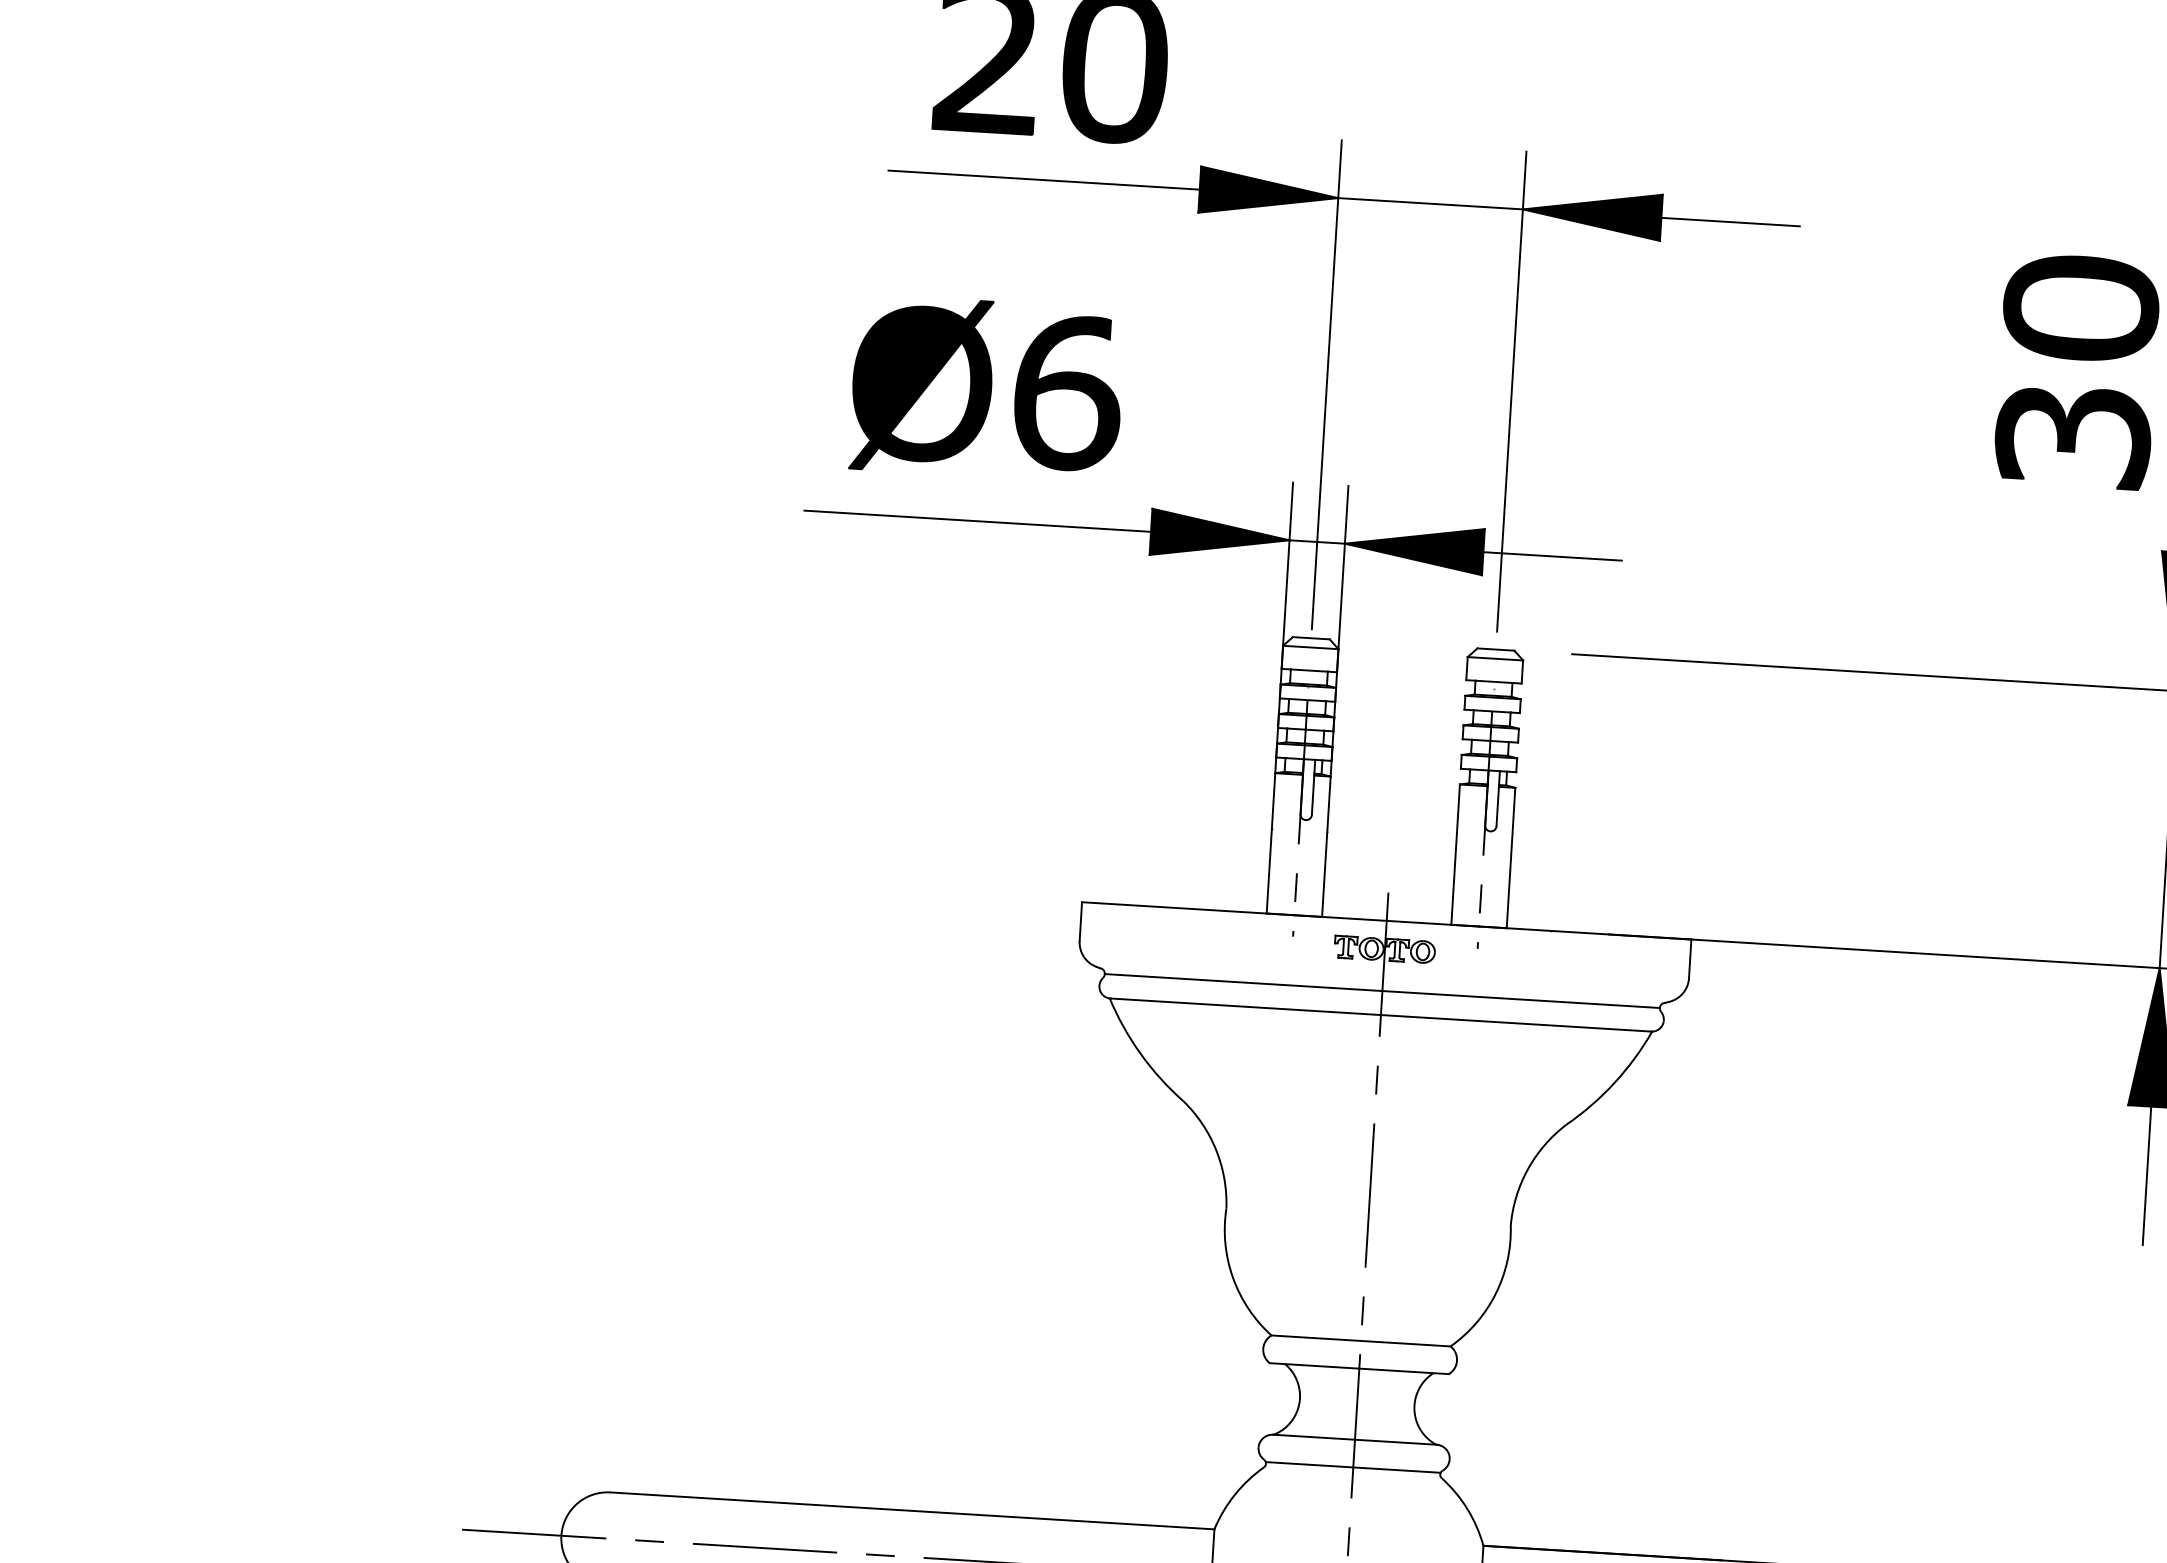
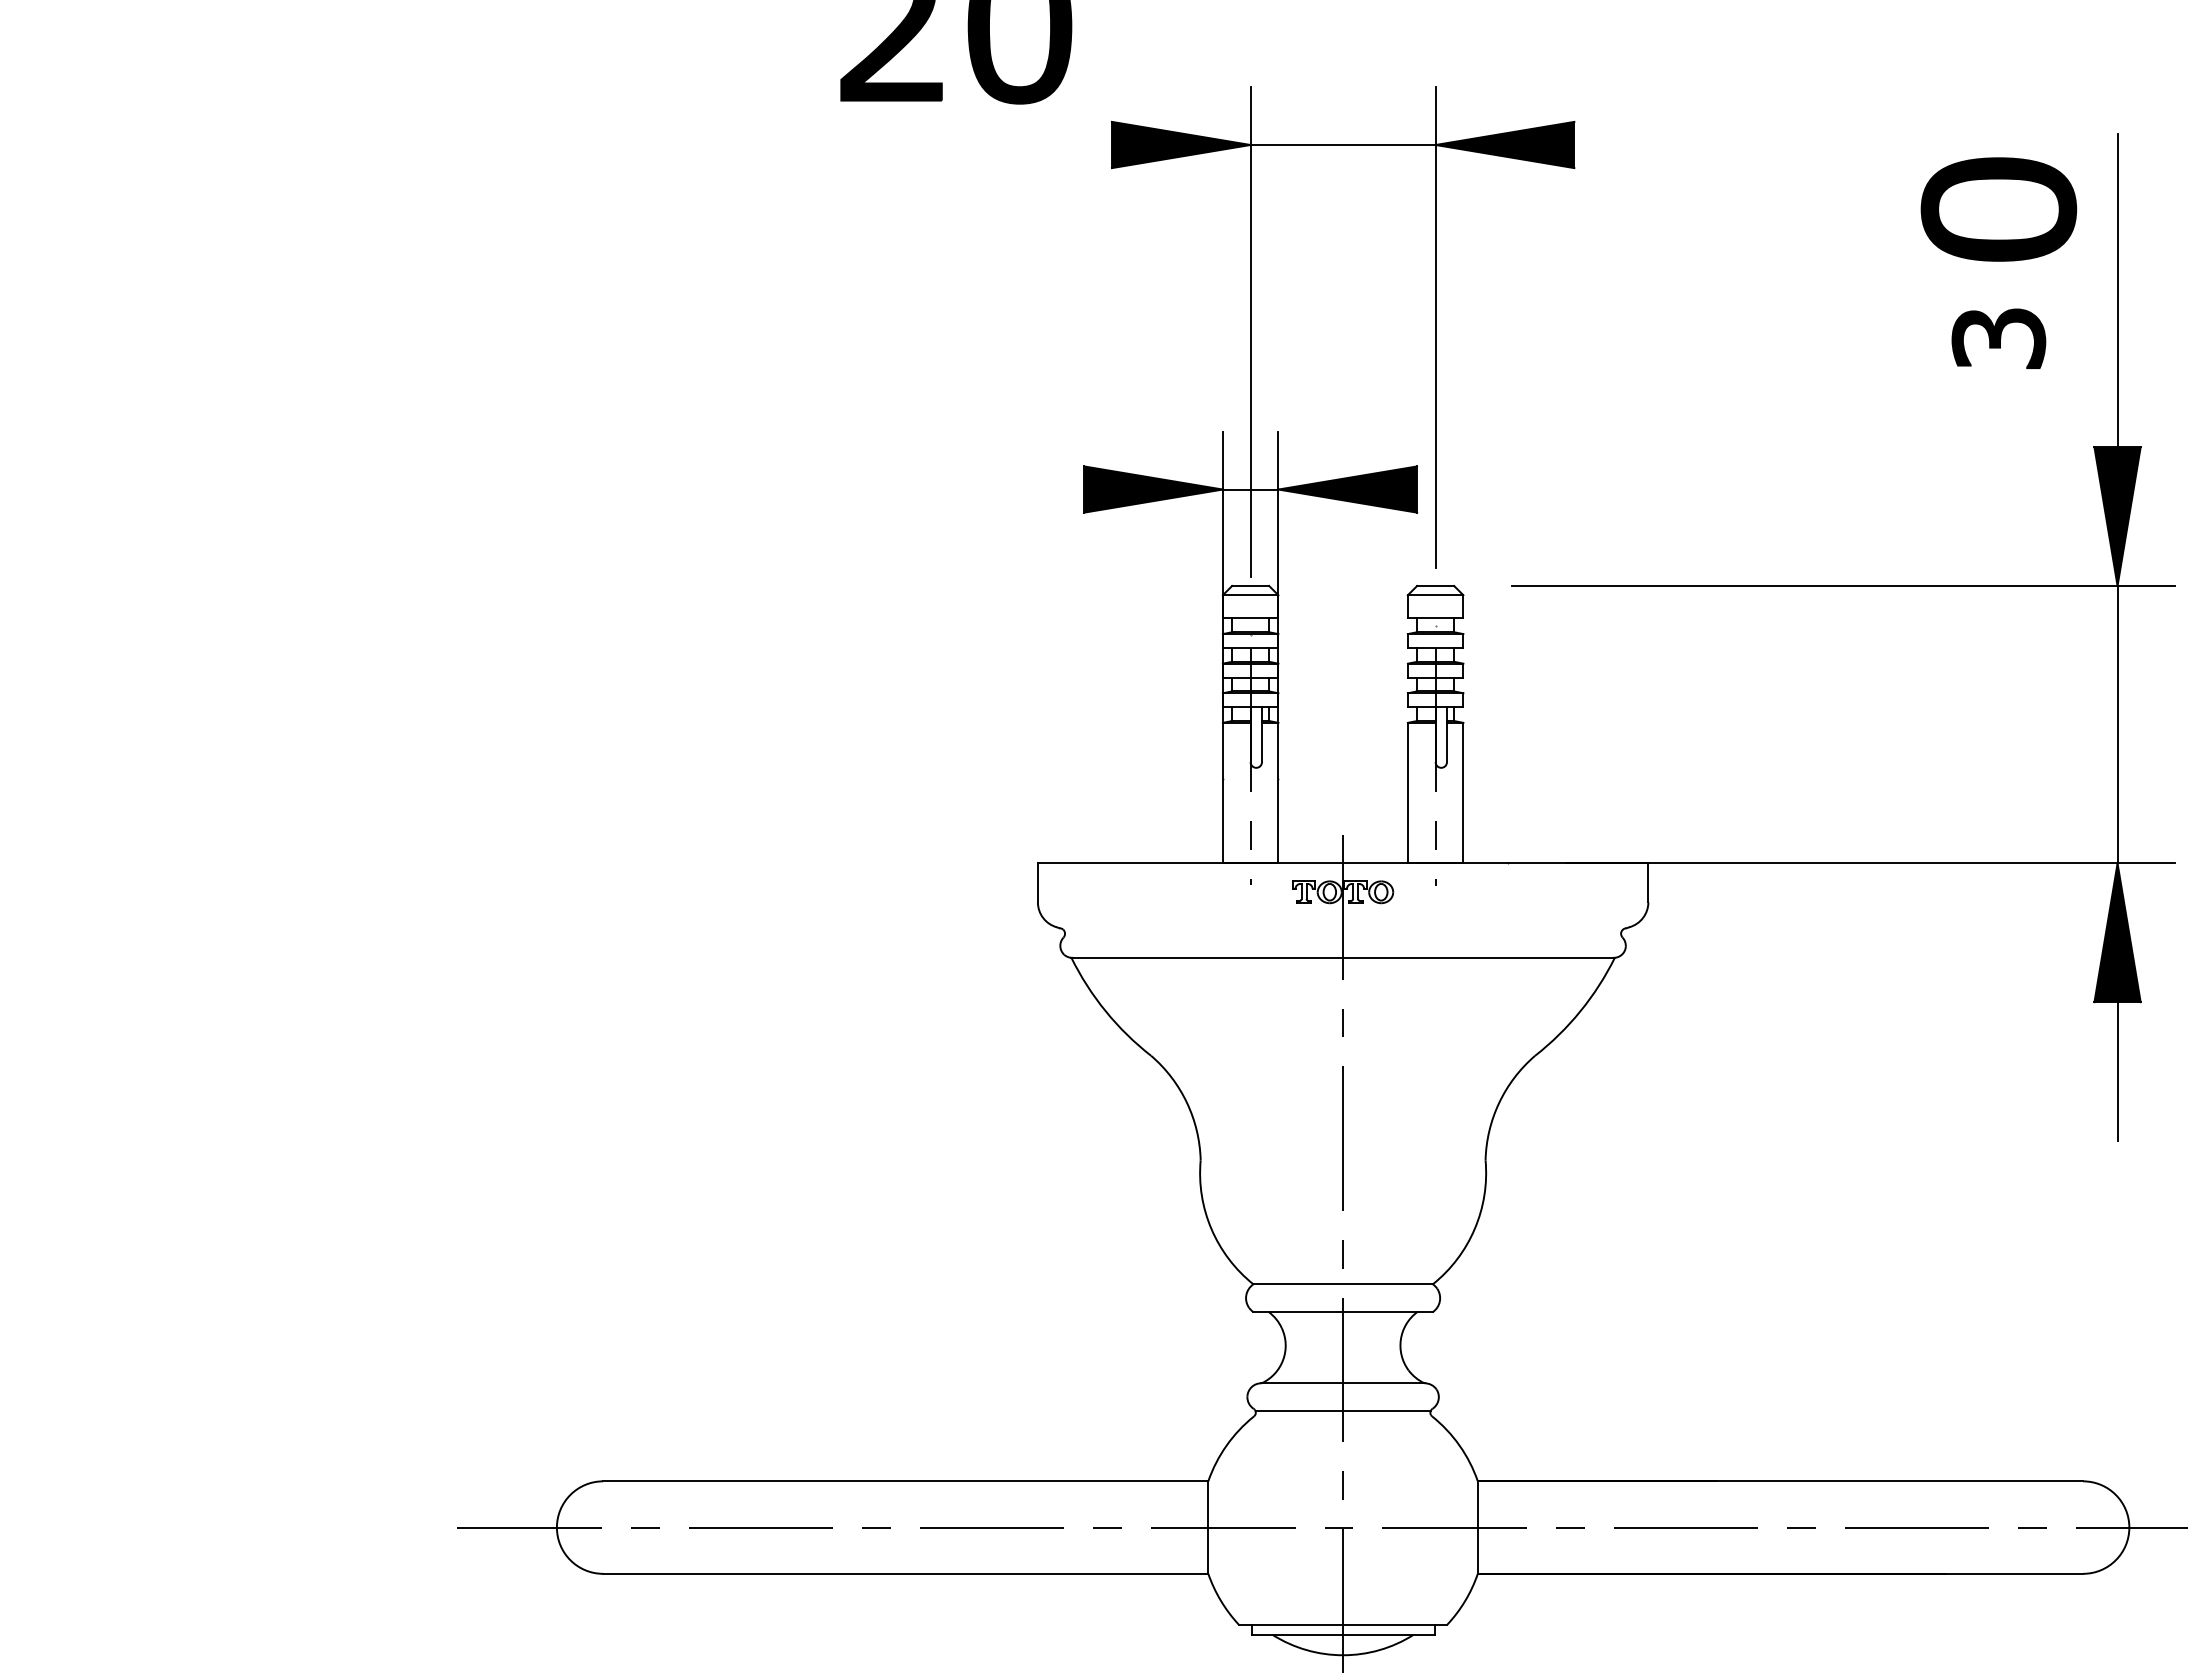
line: (1043, 180) -> (955, 145), removed
line: (1730, 222) -> (1643, 145), removed
part: (921, 384) -> (846, 356), removed
part: (1067, 393) -> (992, 356), removed
part: (2072, 436) -> (1998, 338), size x0.6
line: (977, 521) -> (910, 489), removed
line: (1552, 556) -> (1486, 489), removed
line: (1382, 990) -> (1343, 933), removed

